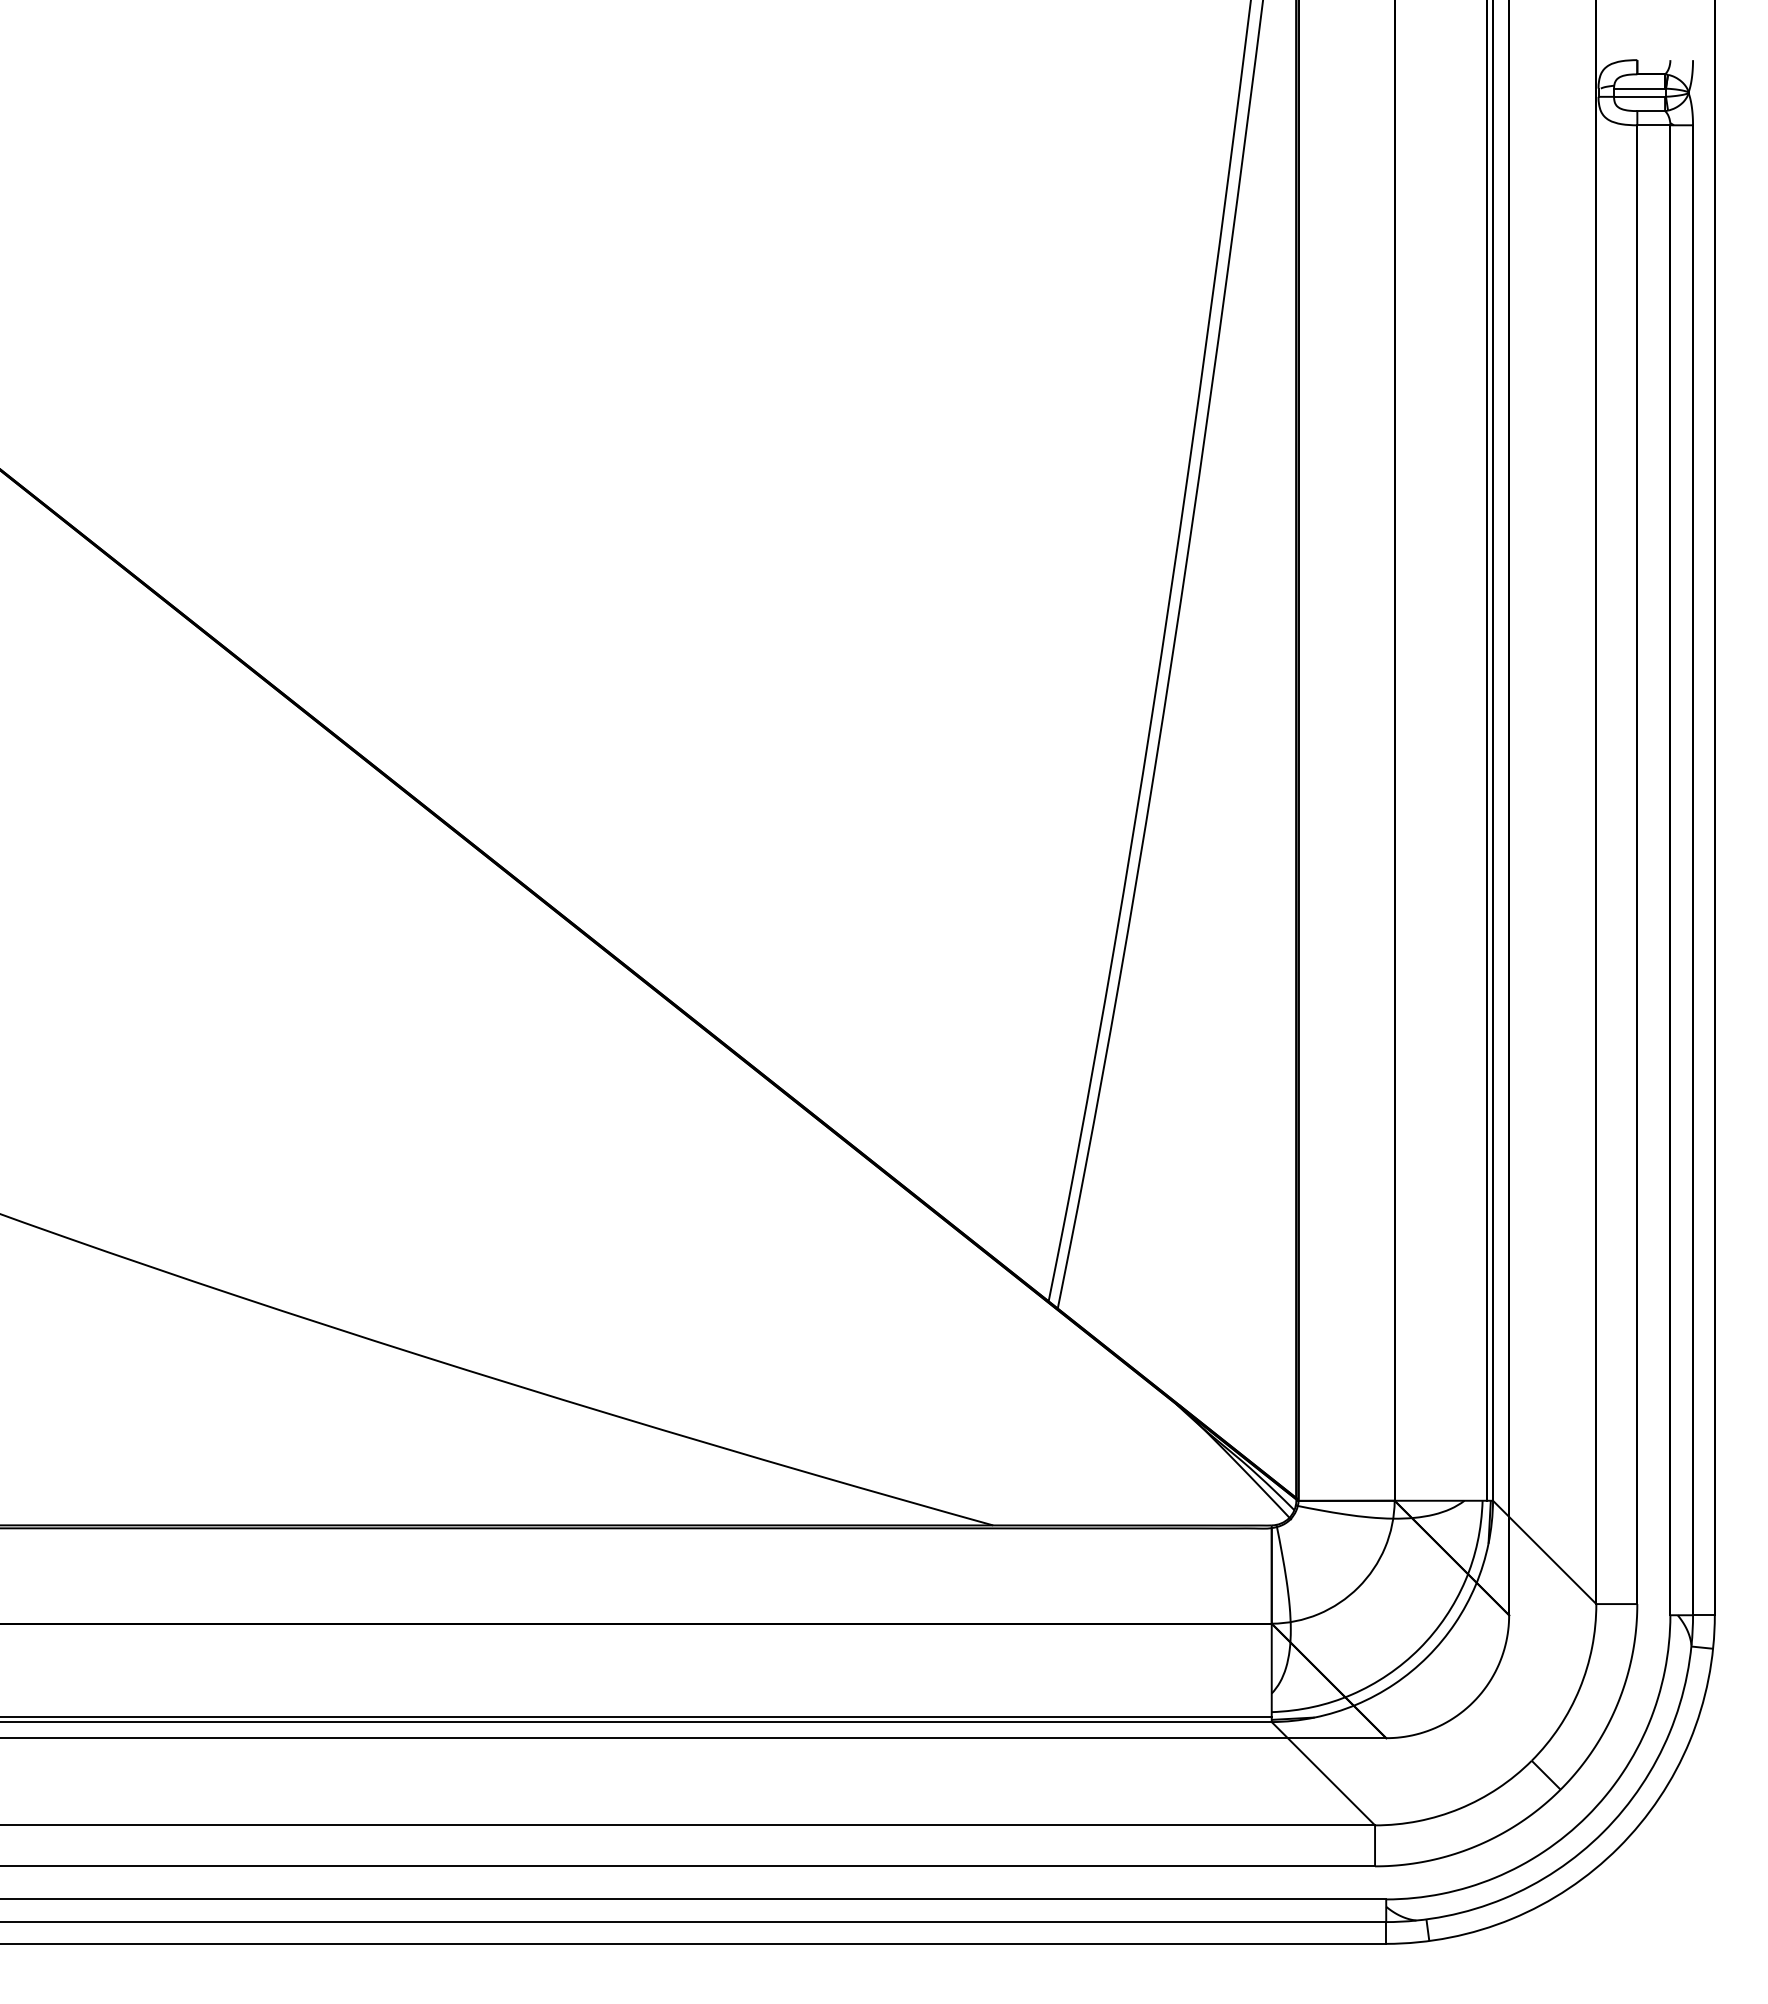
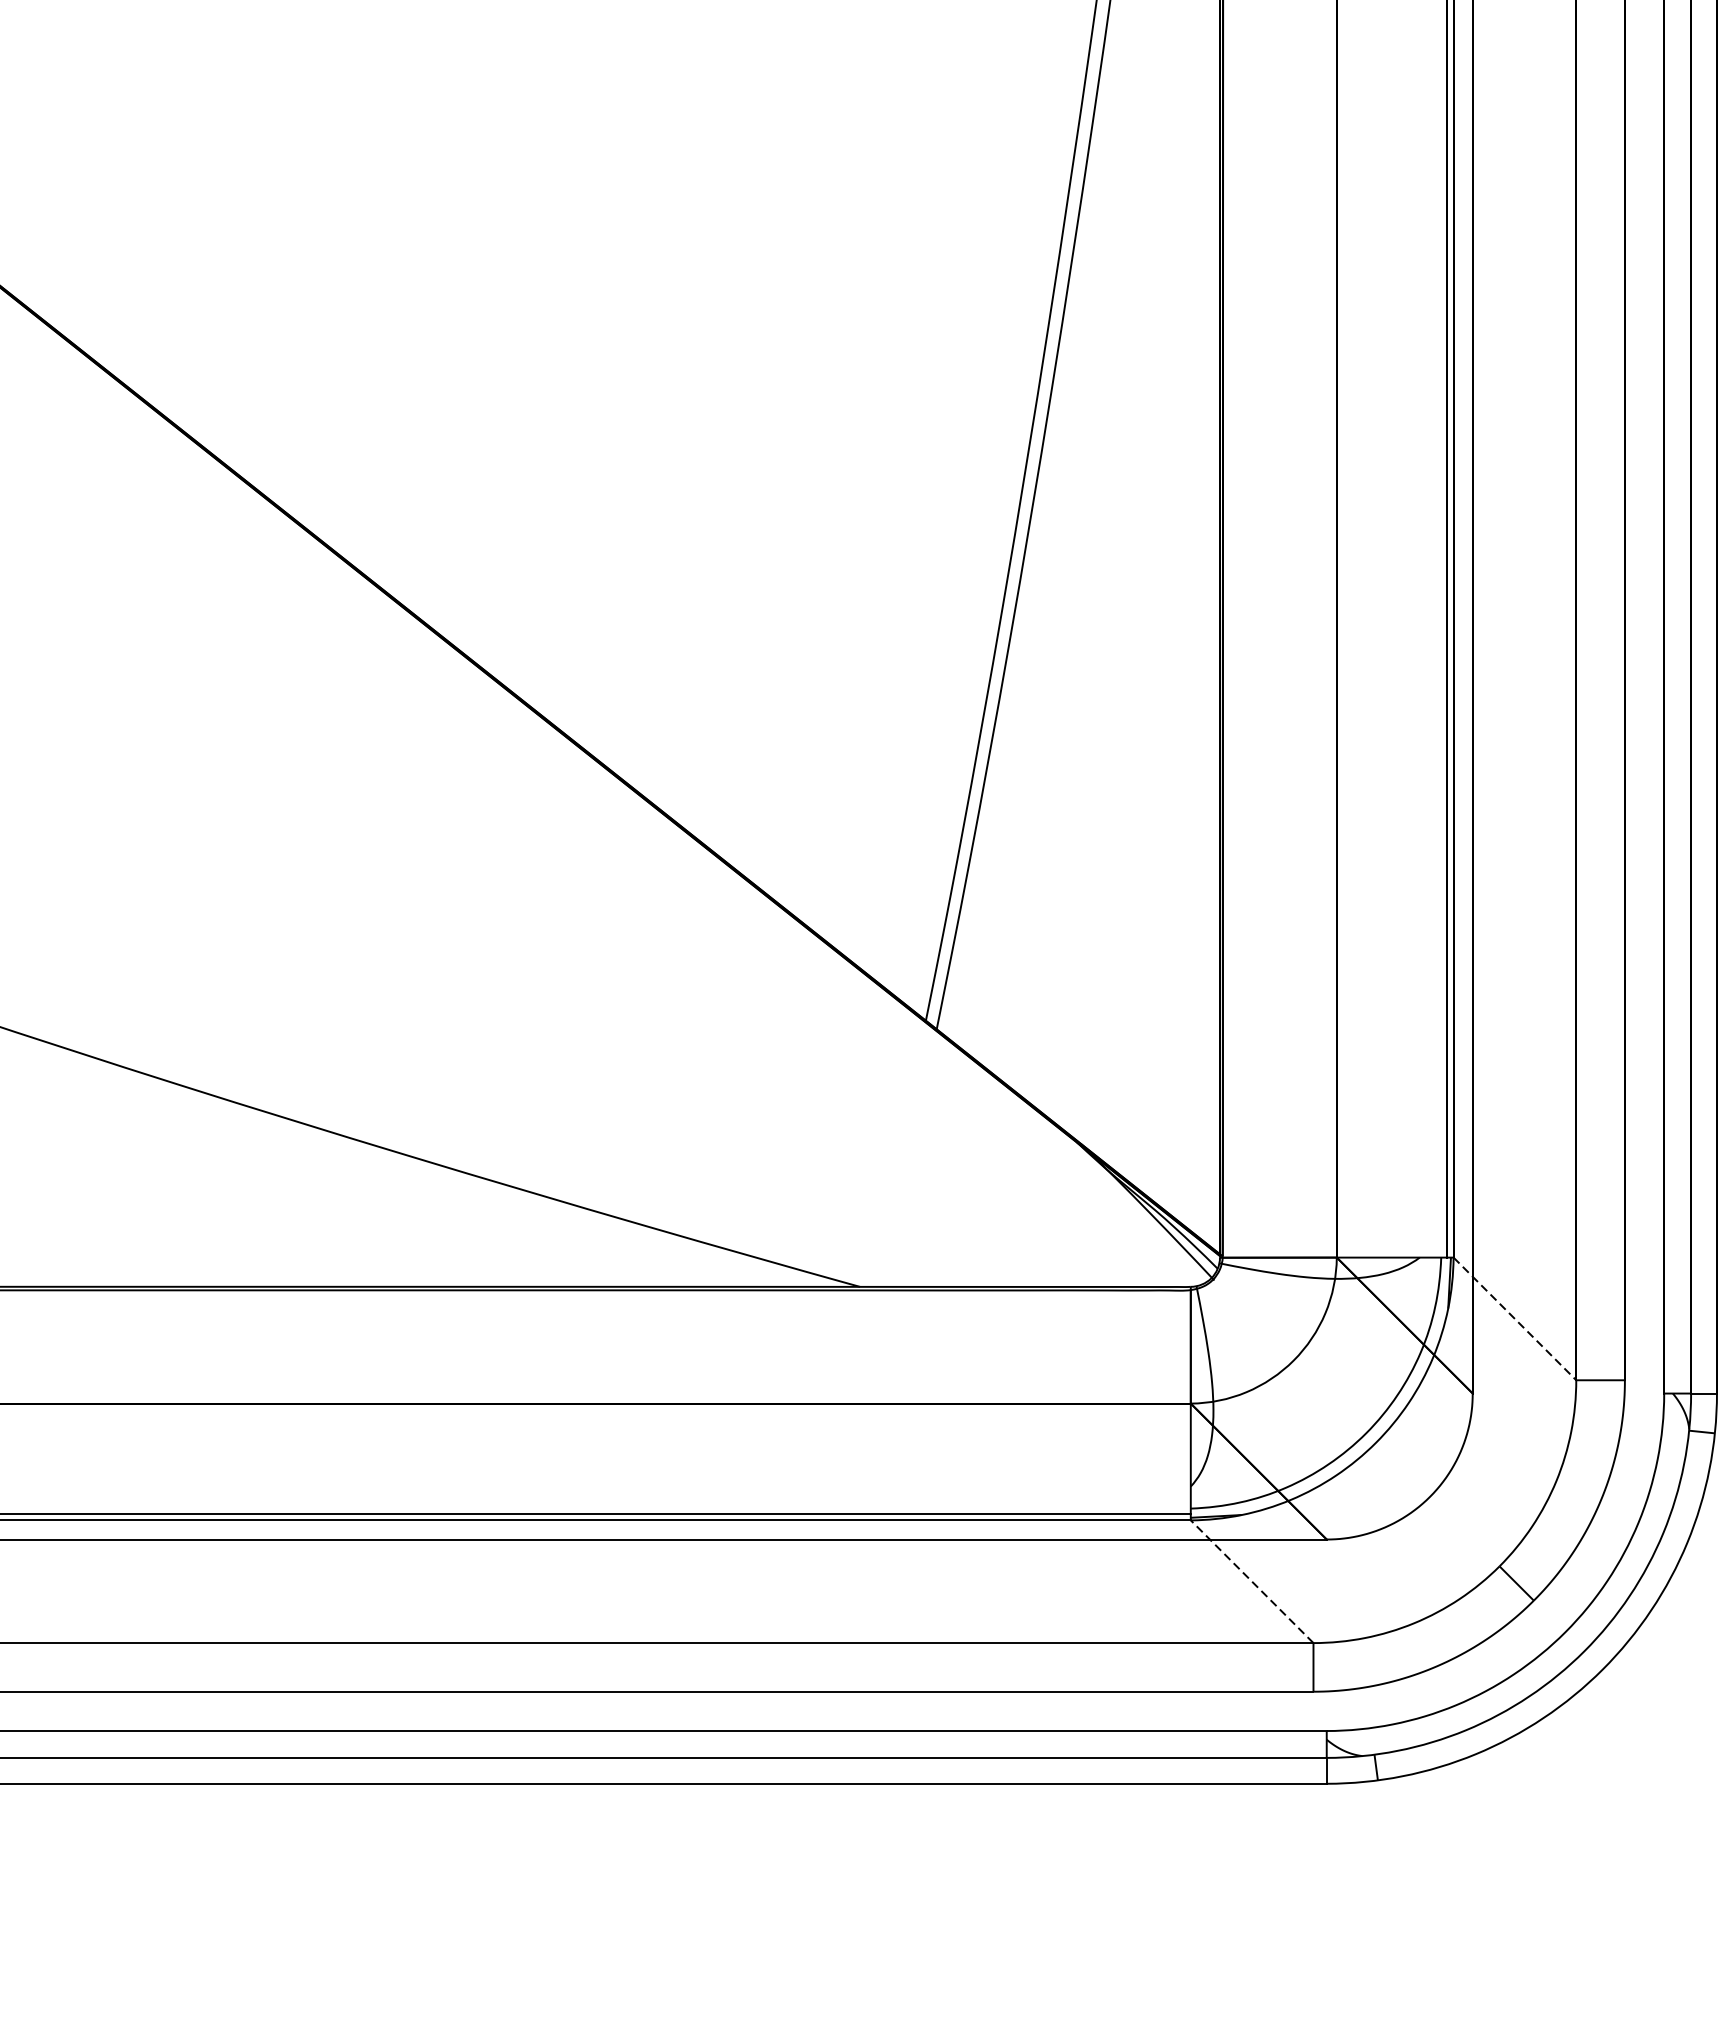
line: (1545, 1552) -> (1515, 1319), solid -> dashed
line: (1323, 1773) -> (1252, 1581), solid -> dashed

